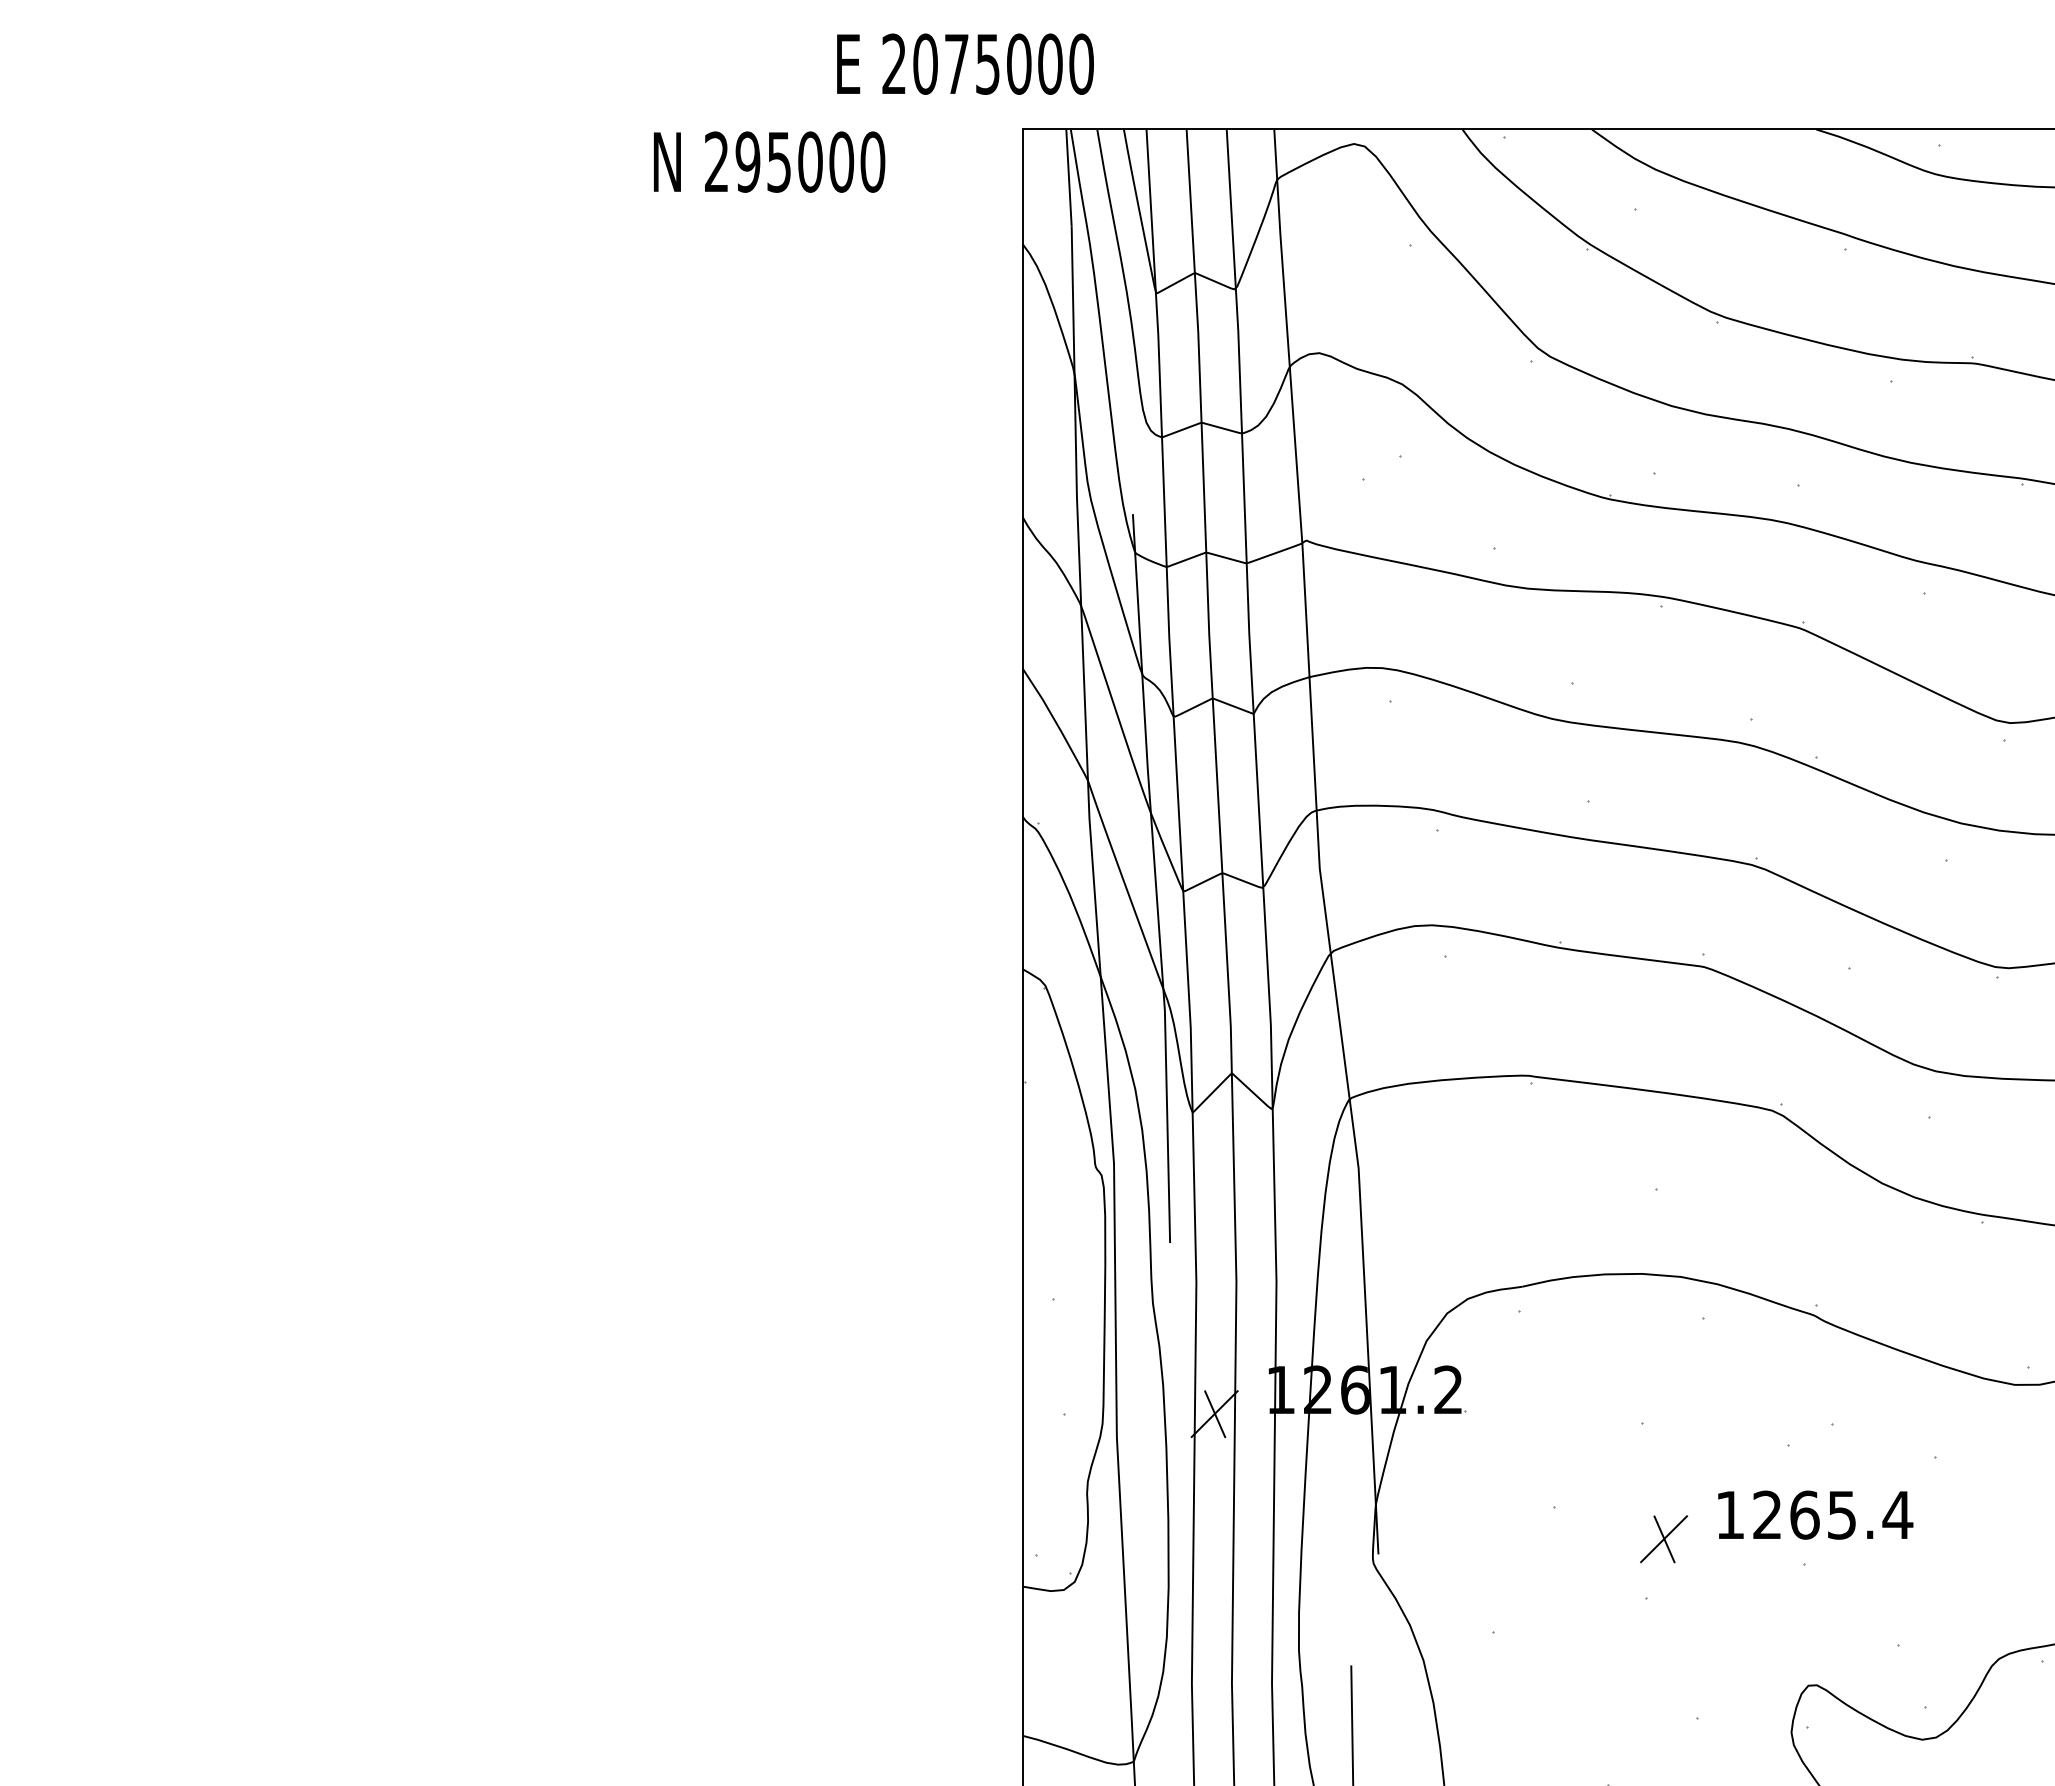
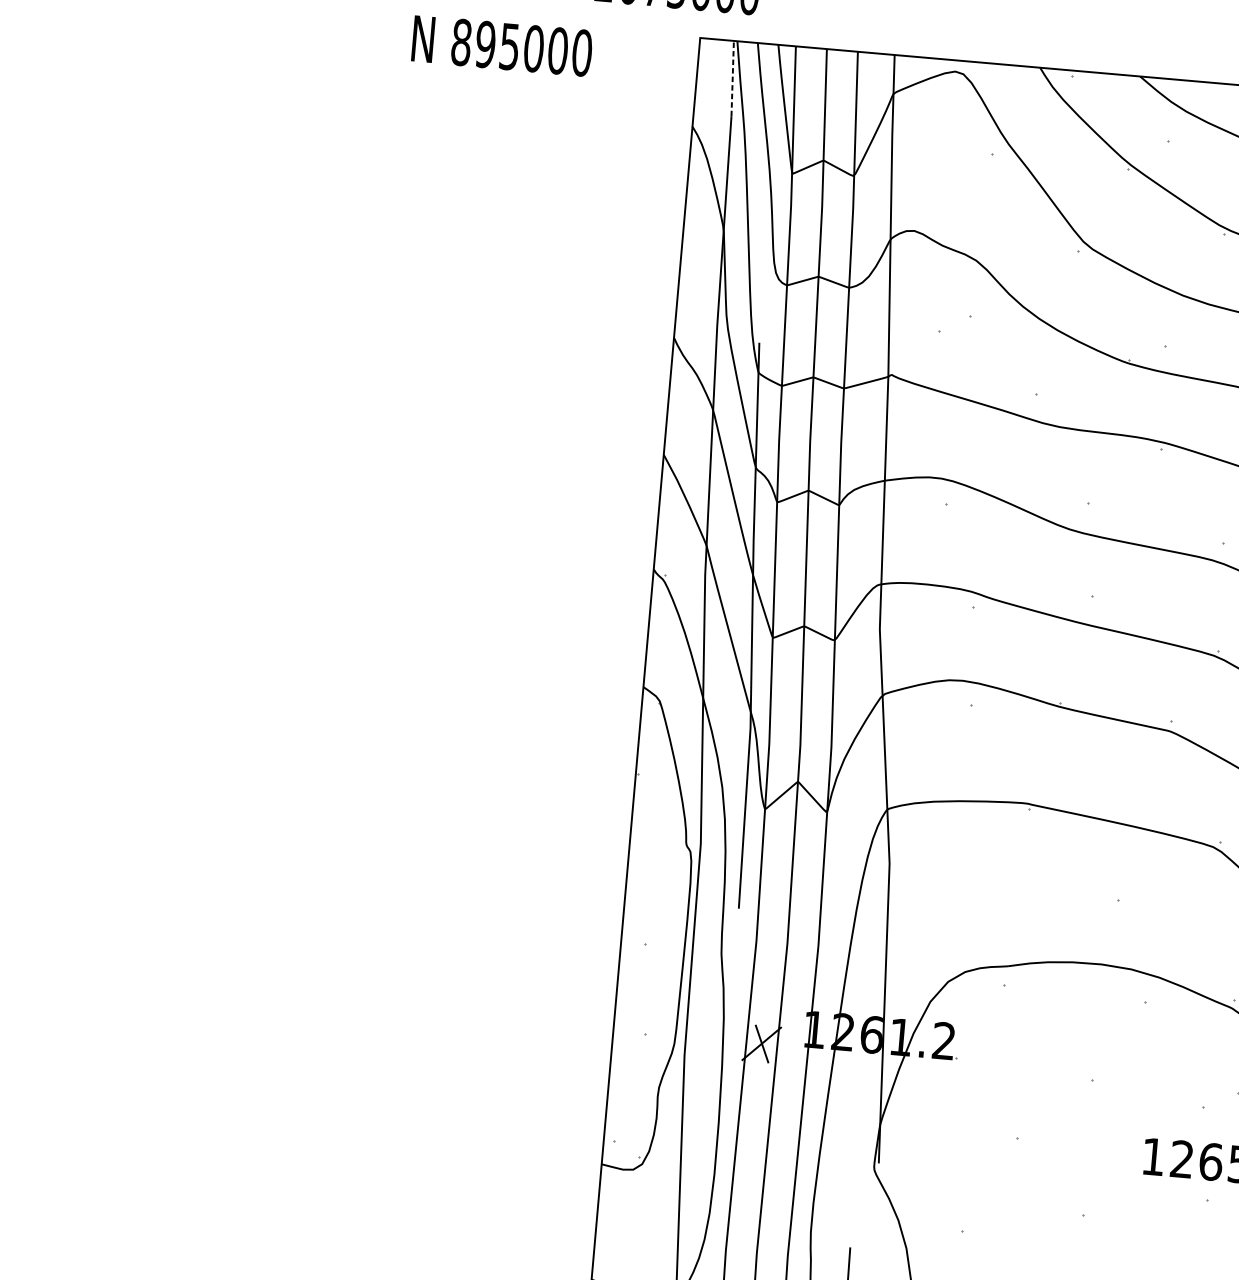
text: (716, 161) -> (461, 42), 295000 -> 895000
line: (1068, 177) -> (732, 78), solid -> dashed
part: (1664, 1539) -> (1100, 1171), removed

